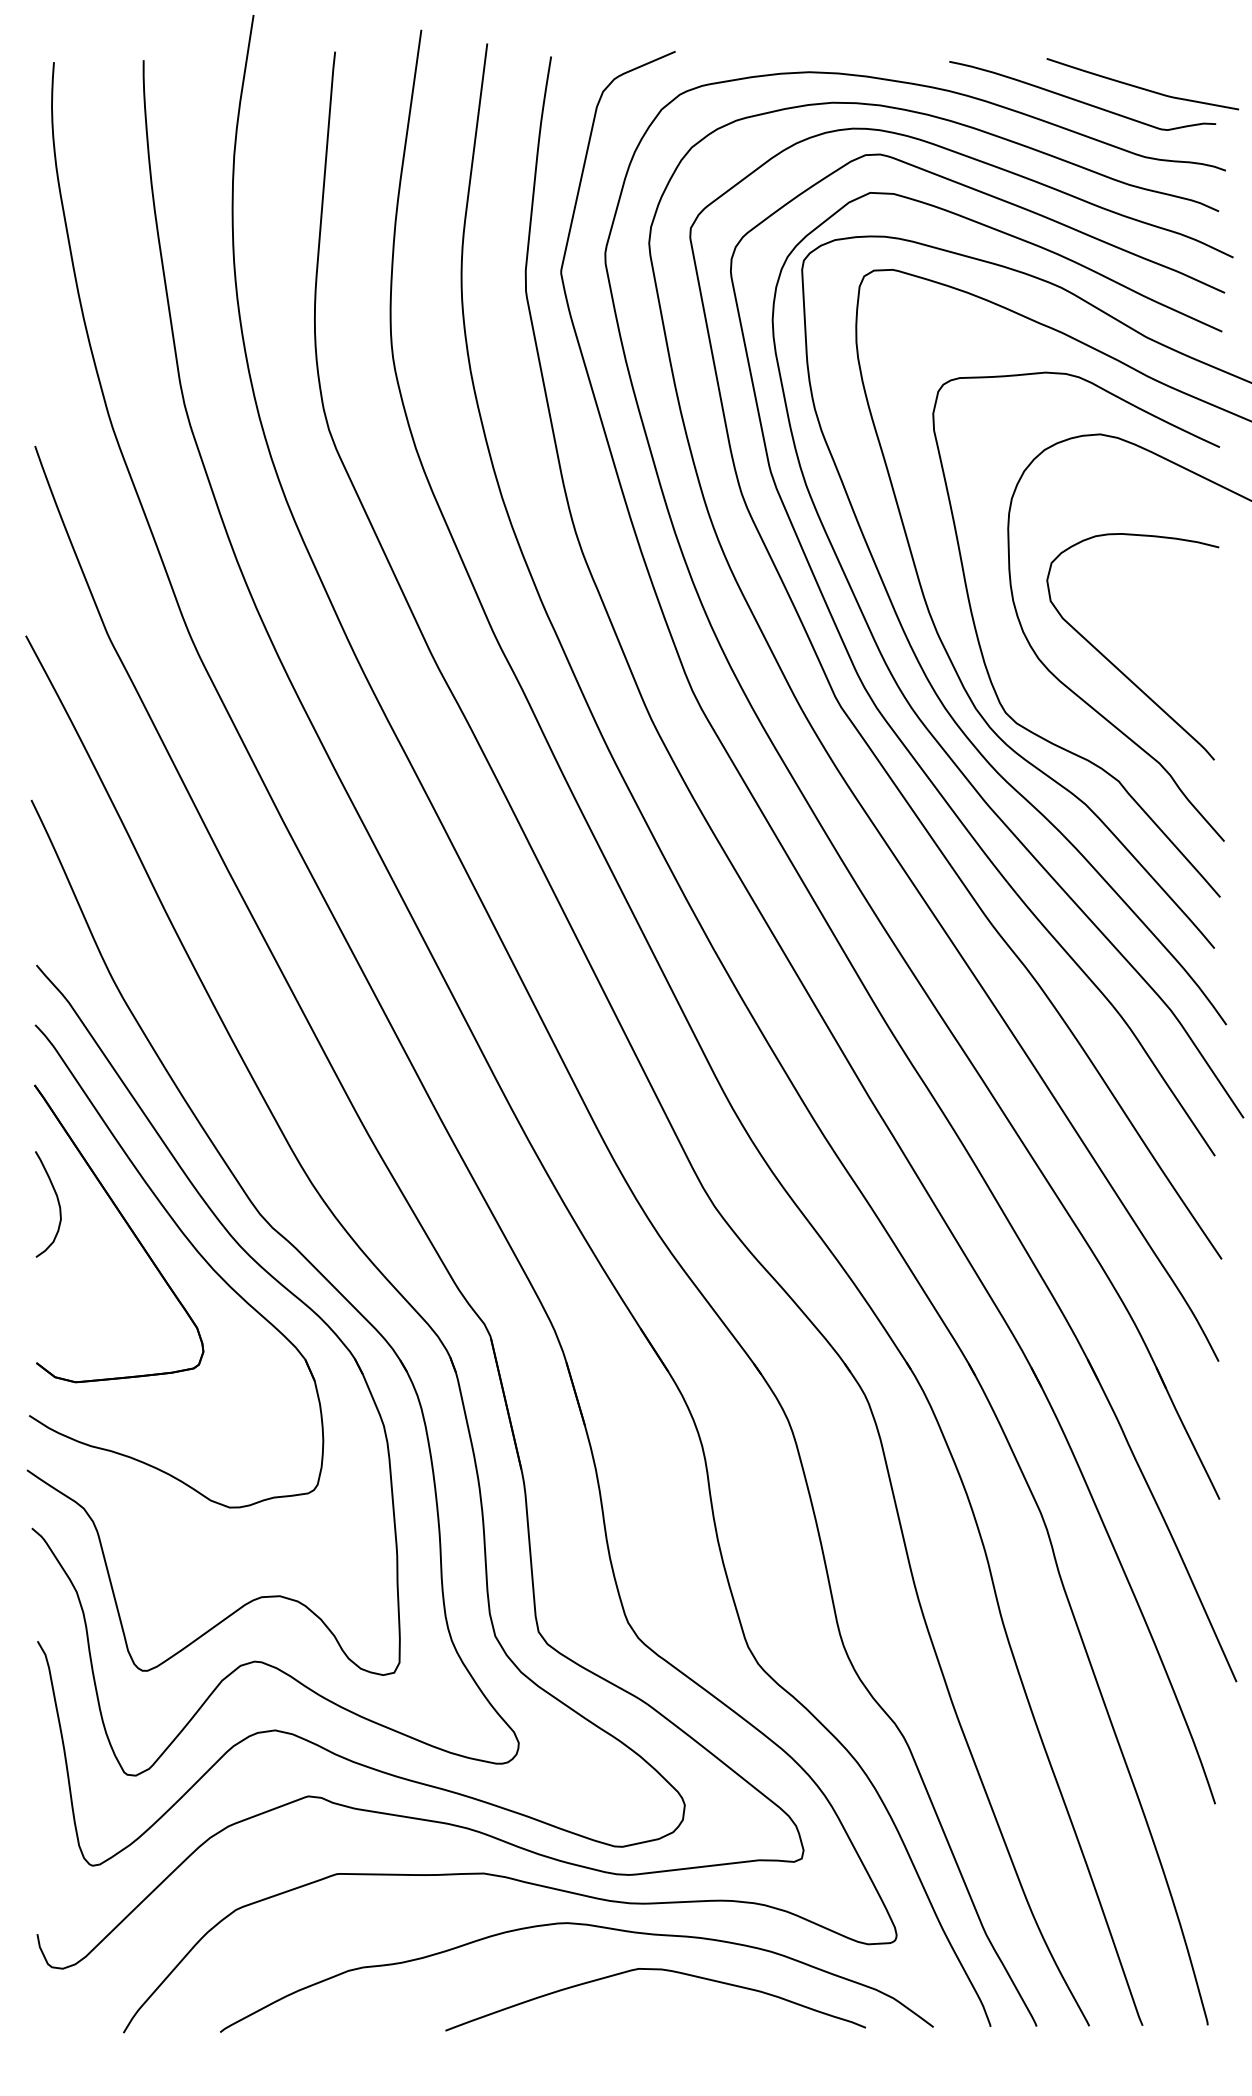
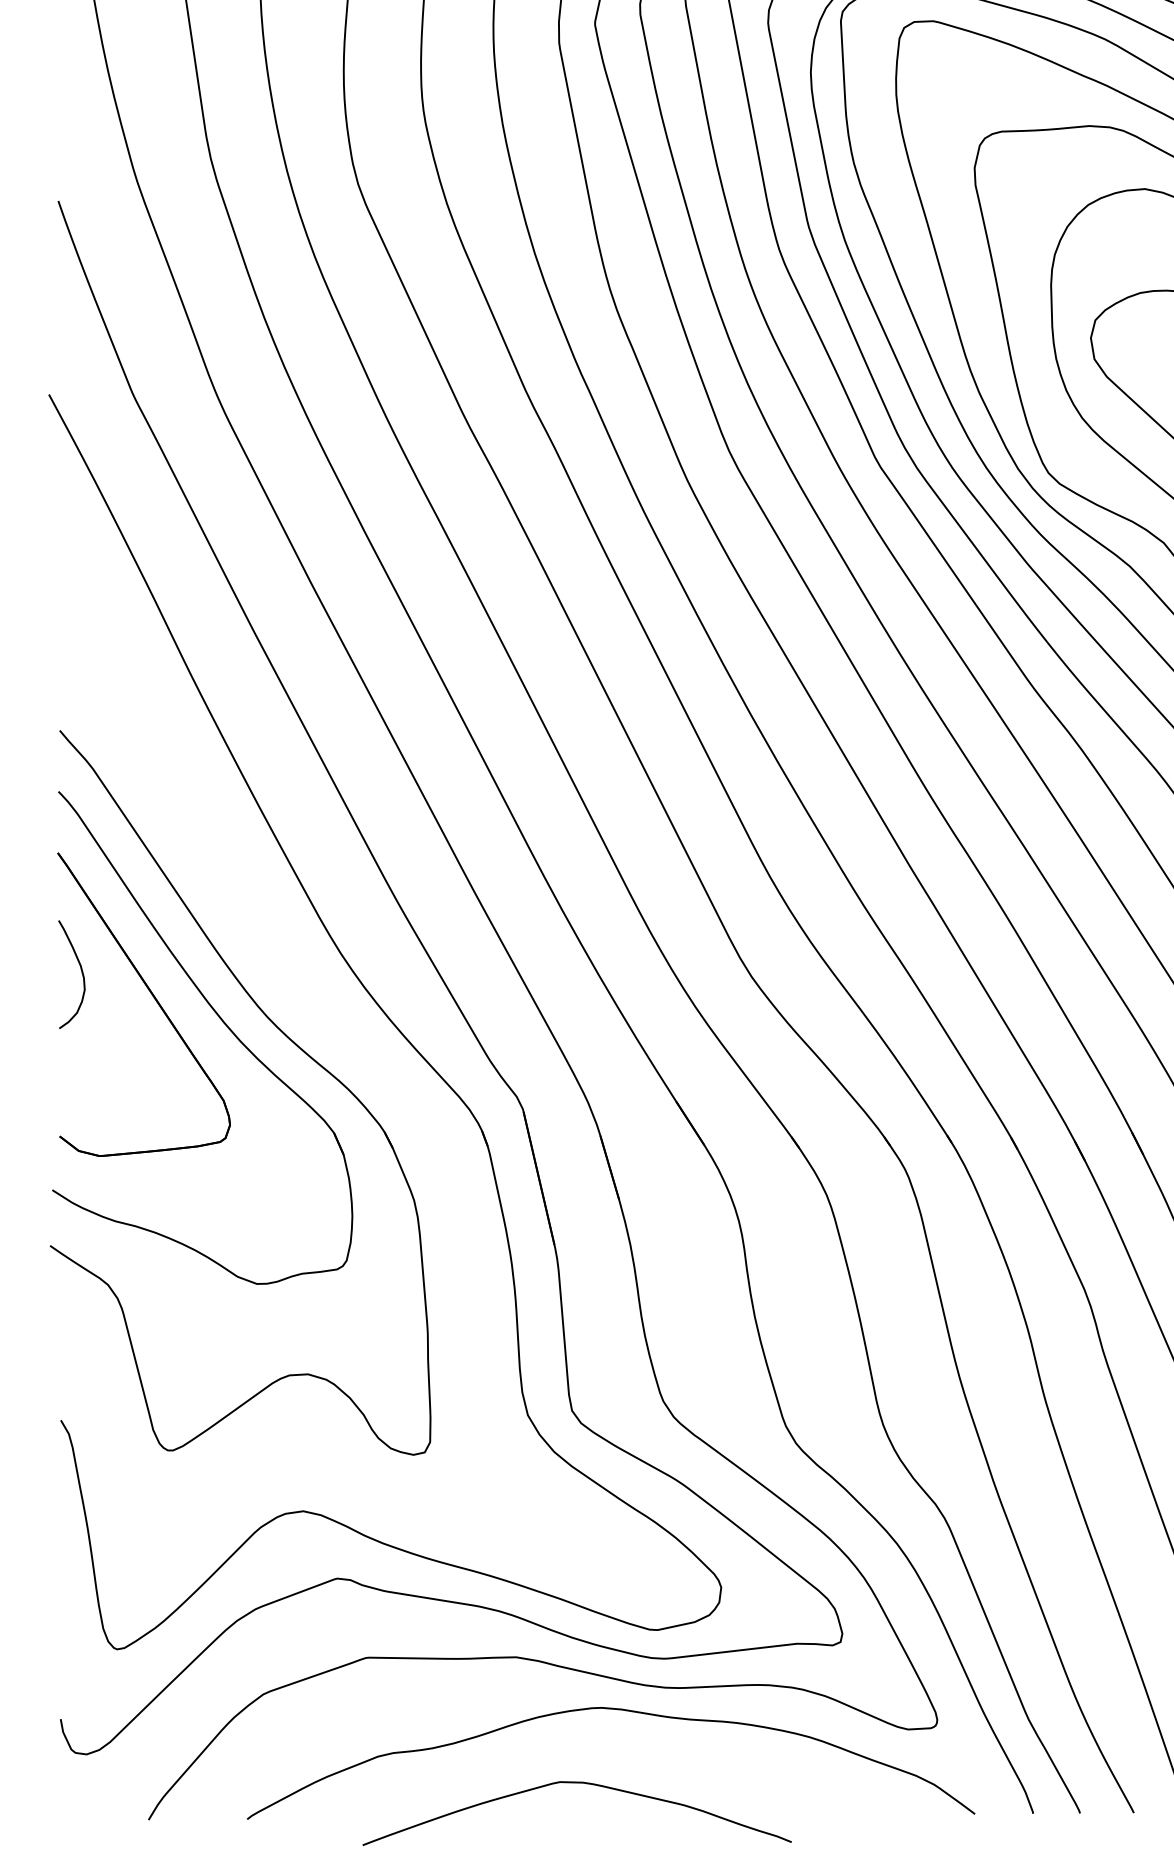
part: (303, 1257) -> (332, 1028), removed
curve: (655, 1970) -> (577, 1783), moved

